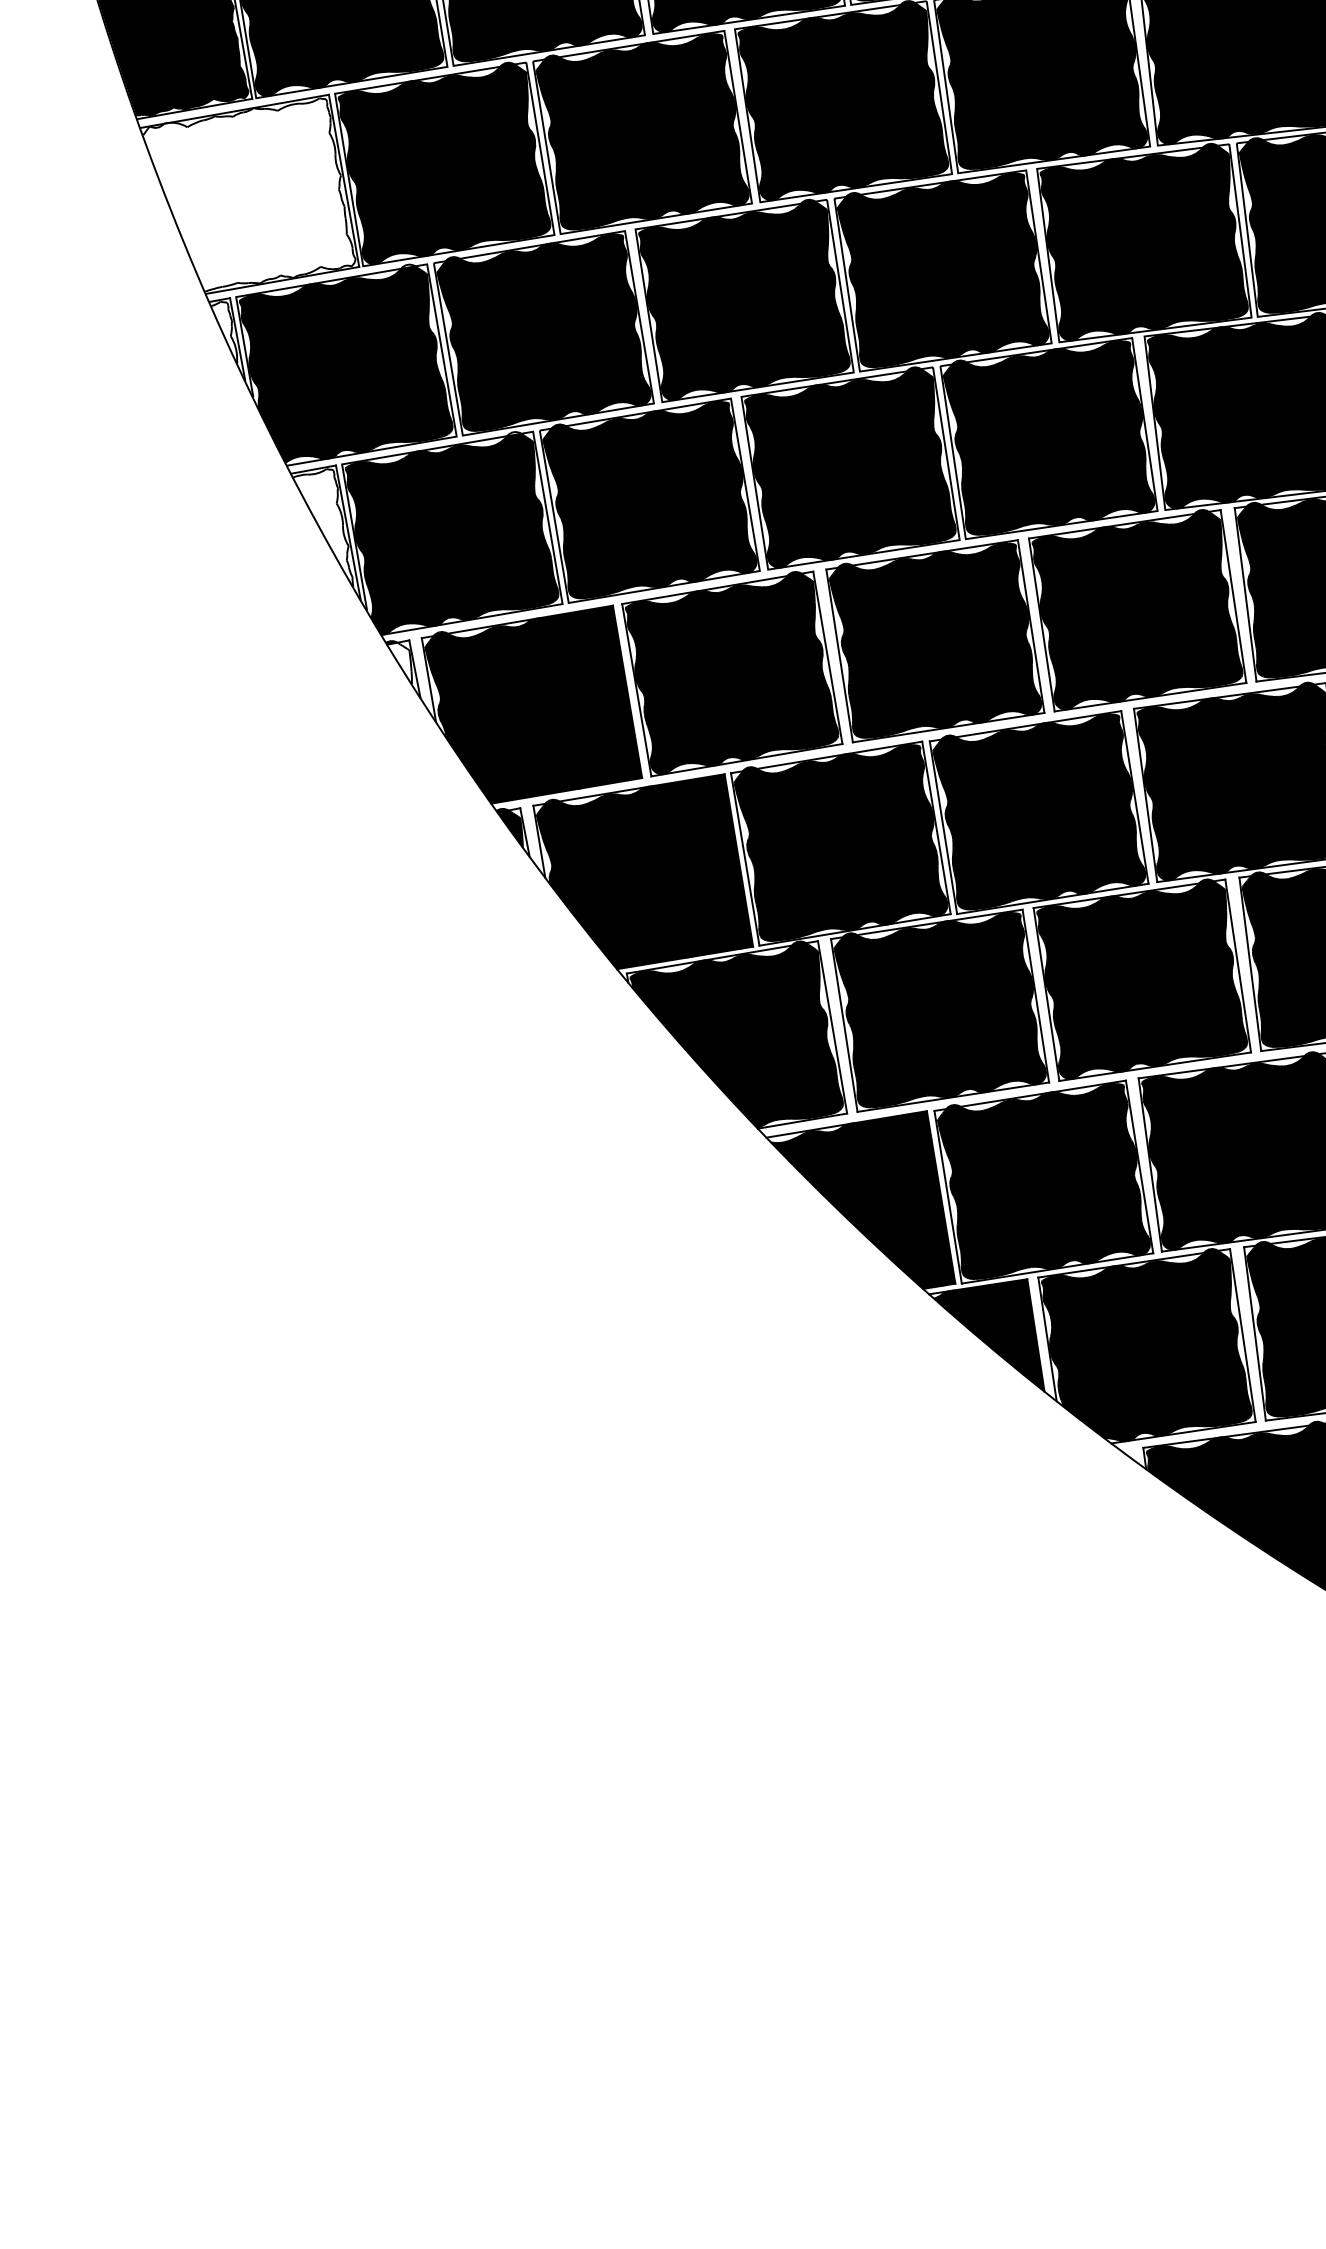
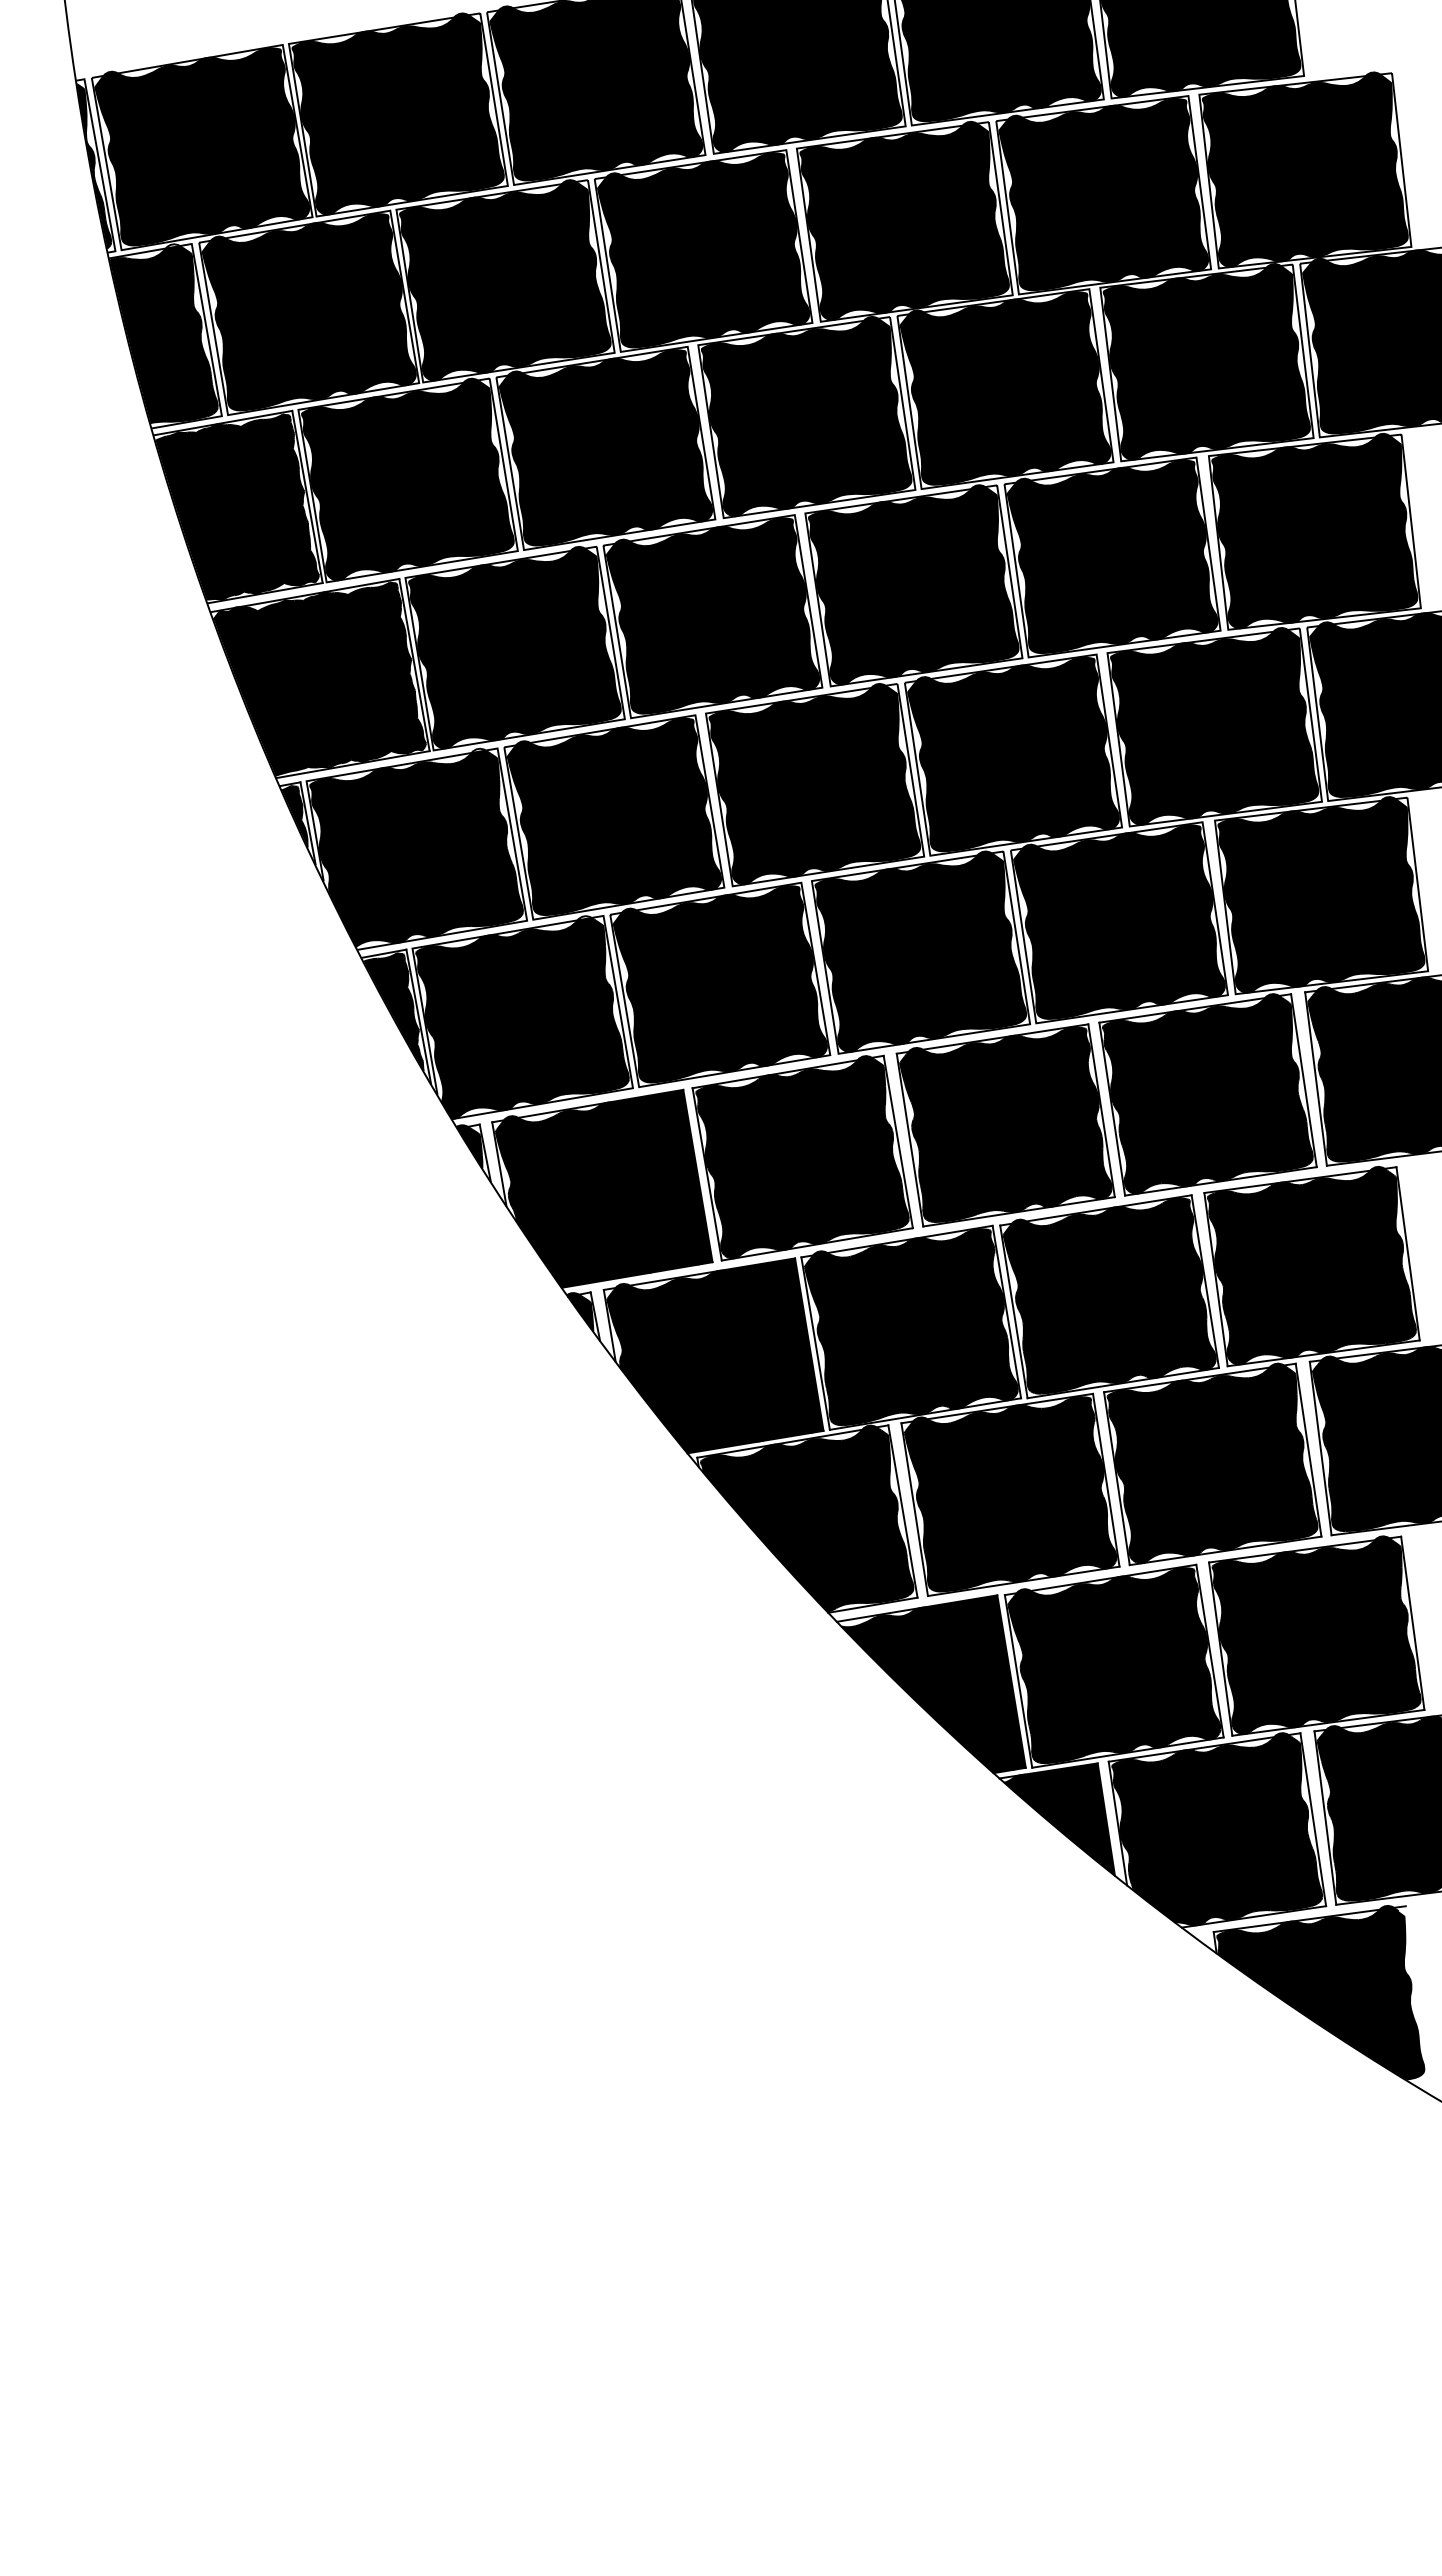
fill: (249, 194) -> (319, 678), added
fill: (224, 332) -> (294, 816), added
fill: (323, 528) -> (393, 1012), added
fill: (399, 663) -> (469, 1147), added

